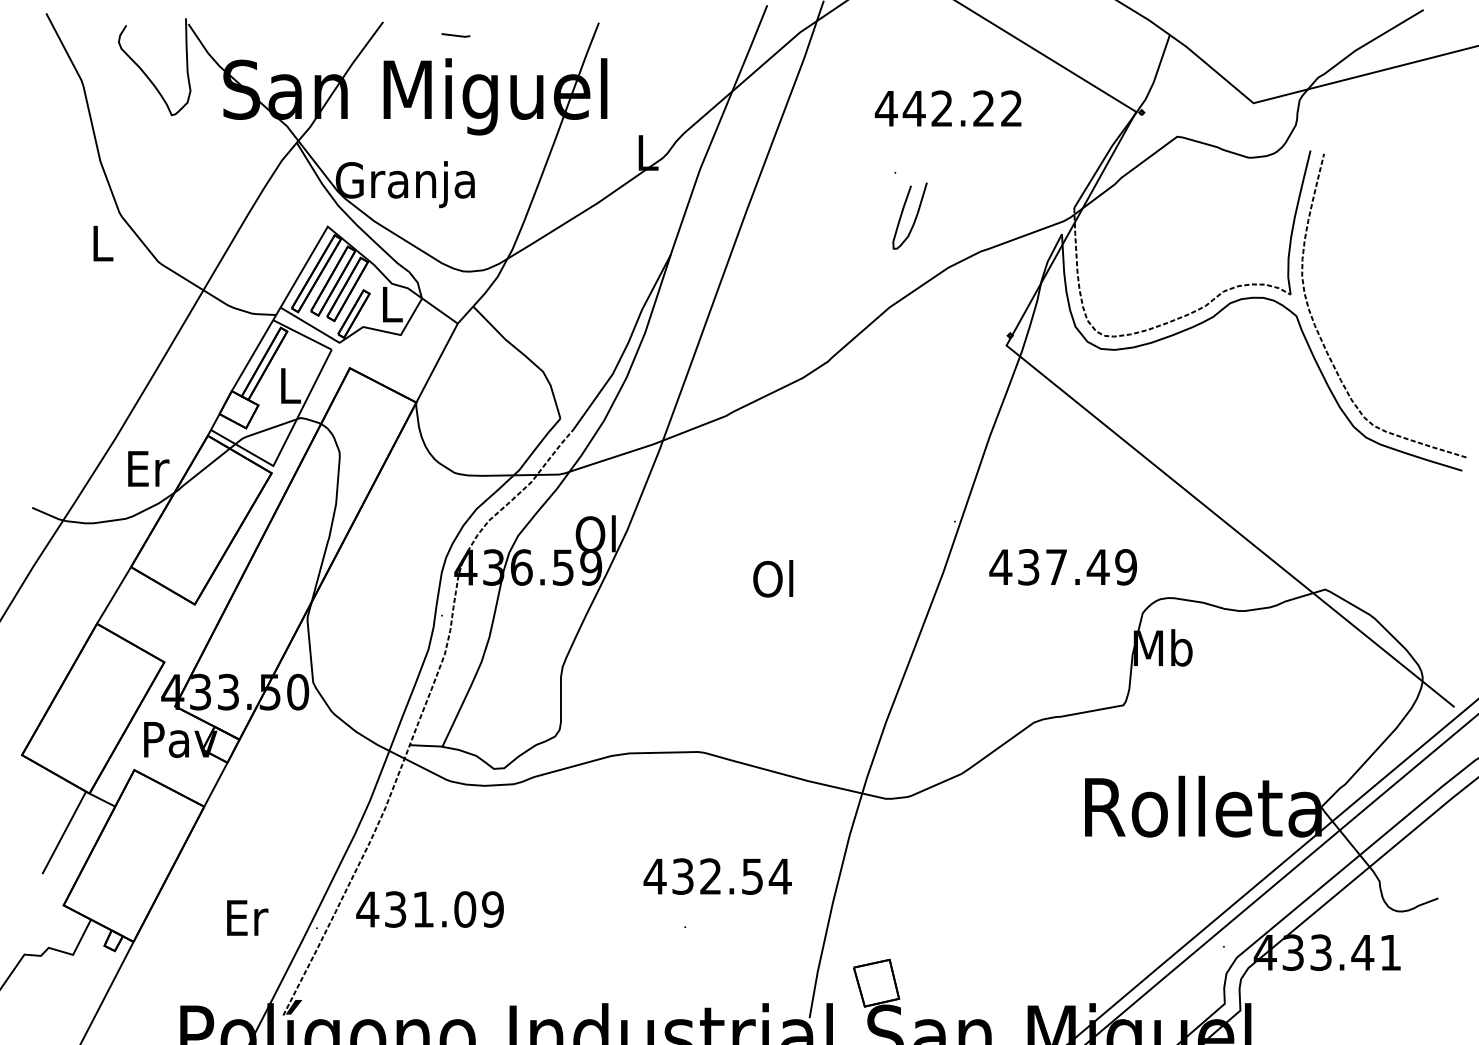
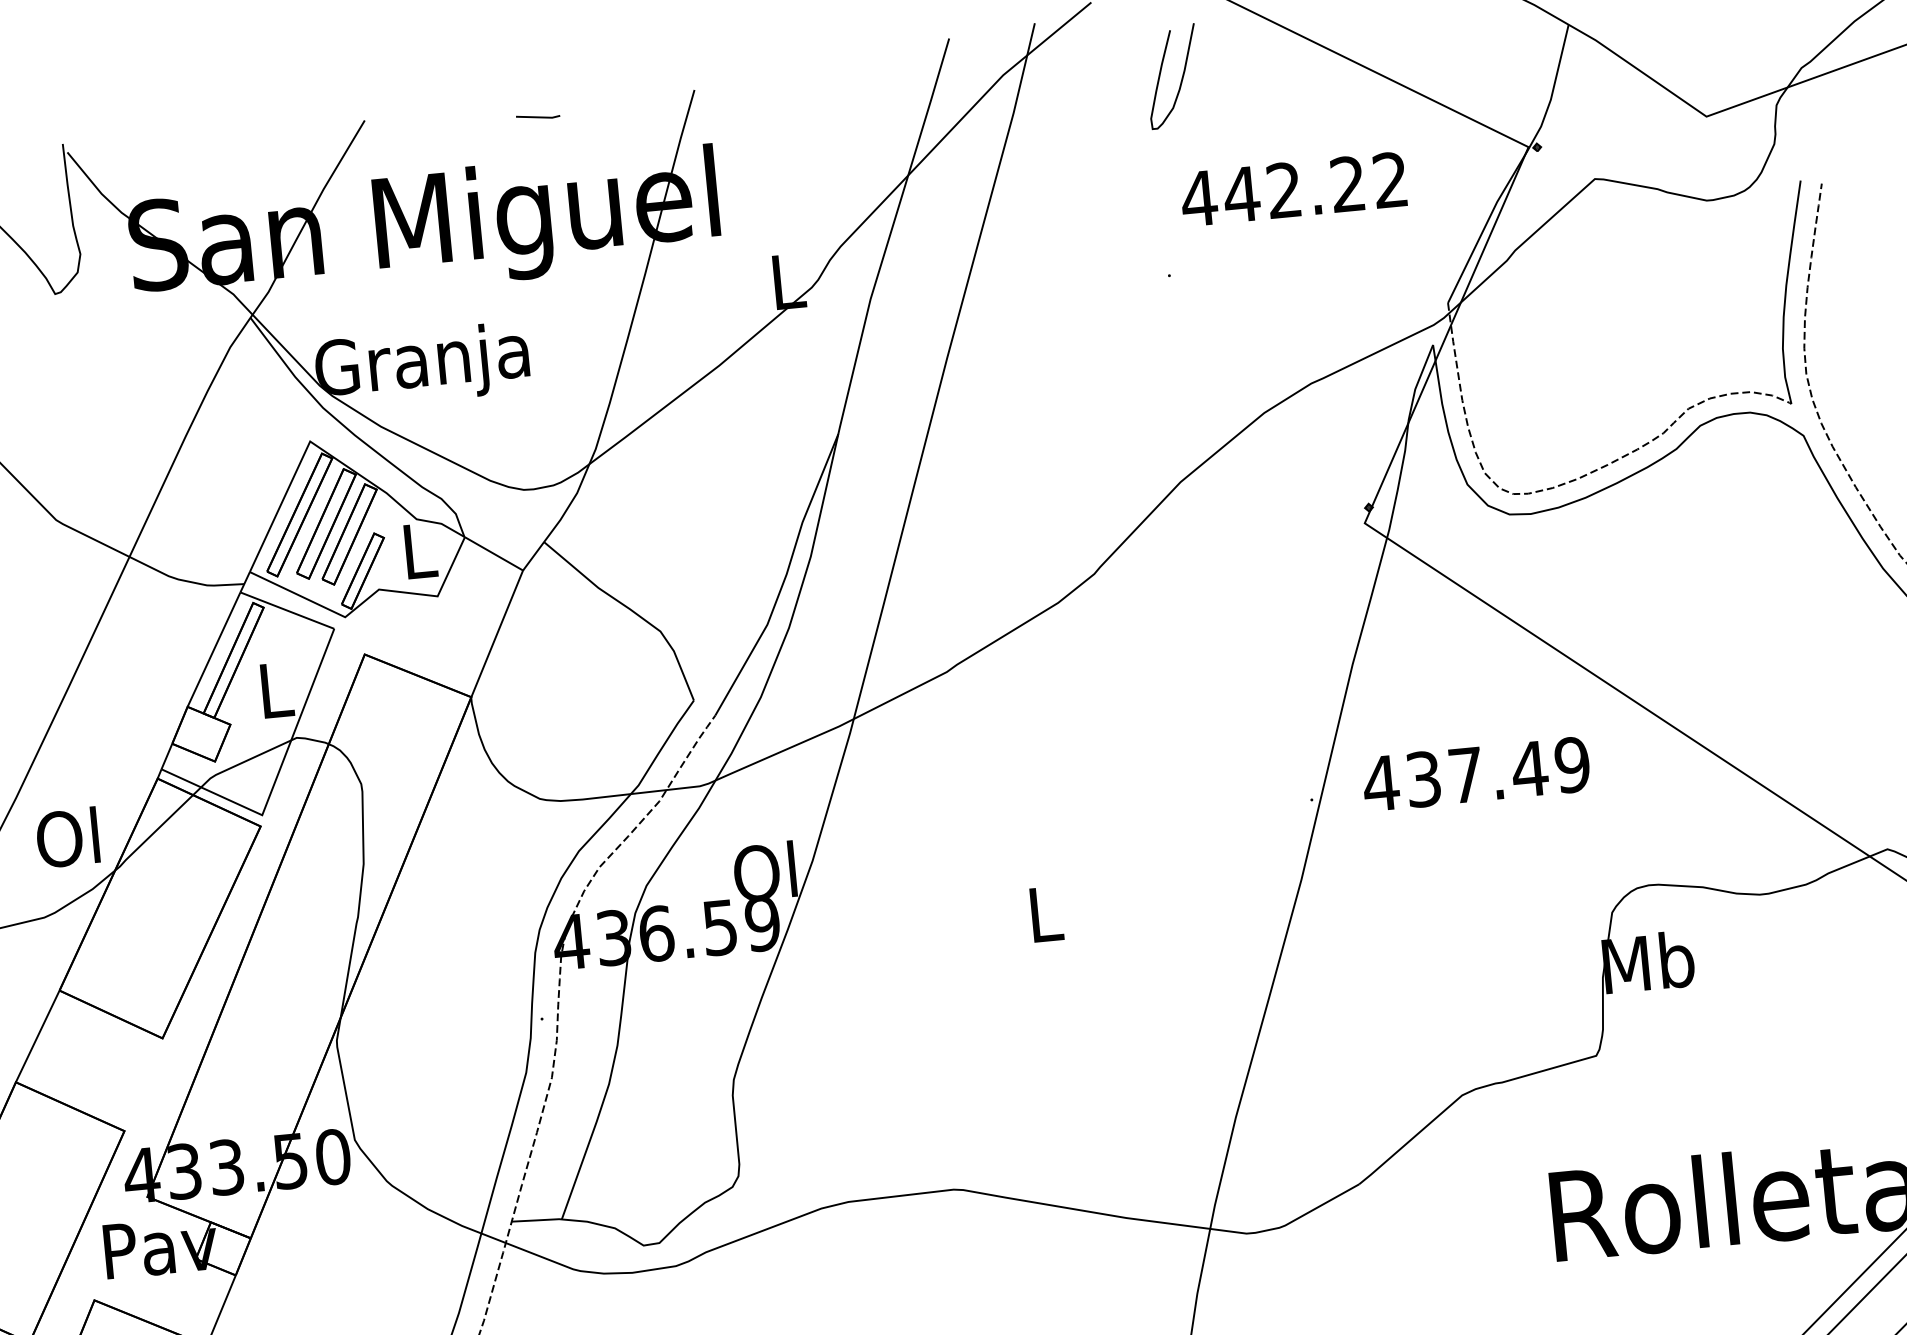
line: (455, 35) -> (537, 117), moved
text: (947, 108) -> (1292, 189), moved
curve: (914, 218) -> (1180, 79), moved
text: (147, 468) -> (70, 837), Er -> Ol
text: (1062, 567) -> (1475, 774), moved
text: (773, 578) -> (1042, 913), Ol -> L

